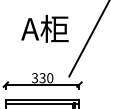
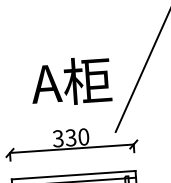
text: (44, 28) -> (70, 81), moved

